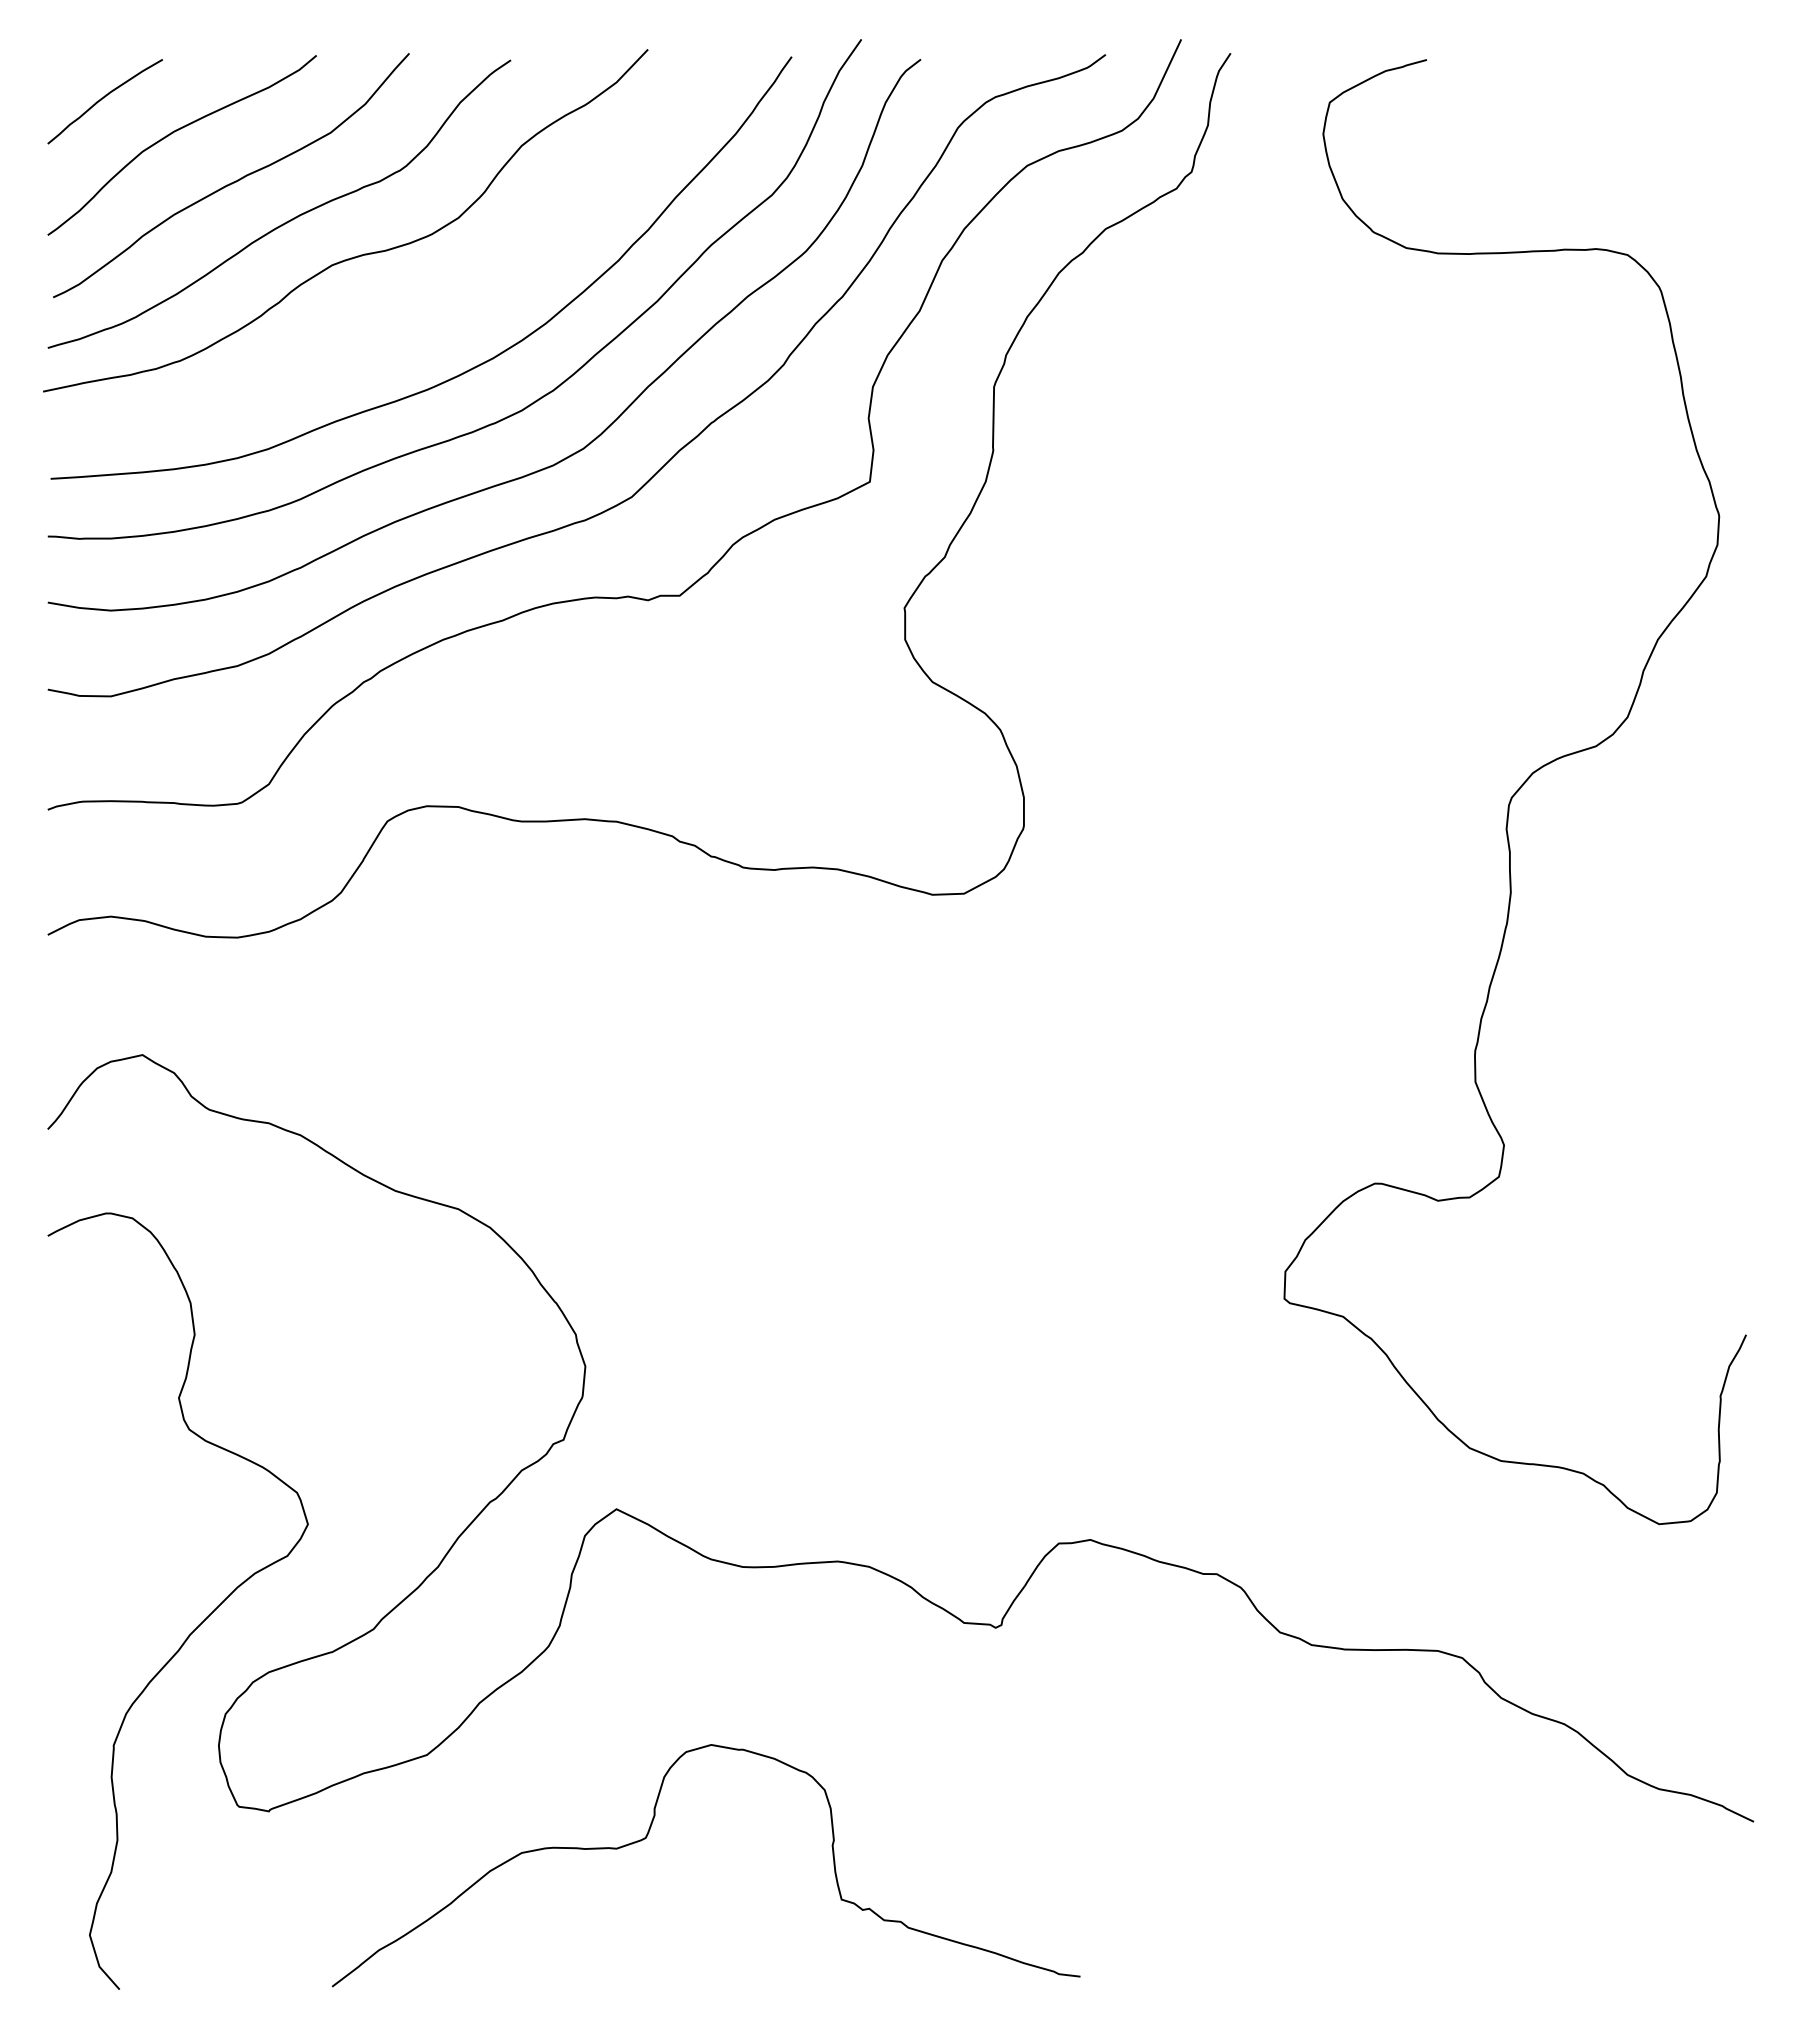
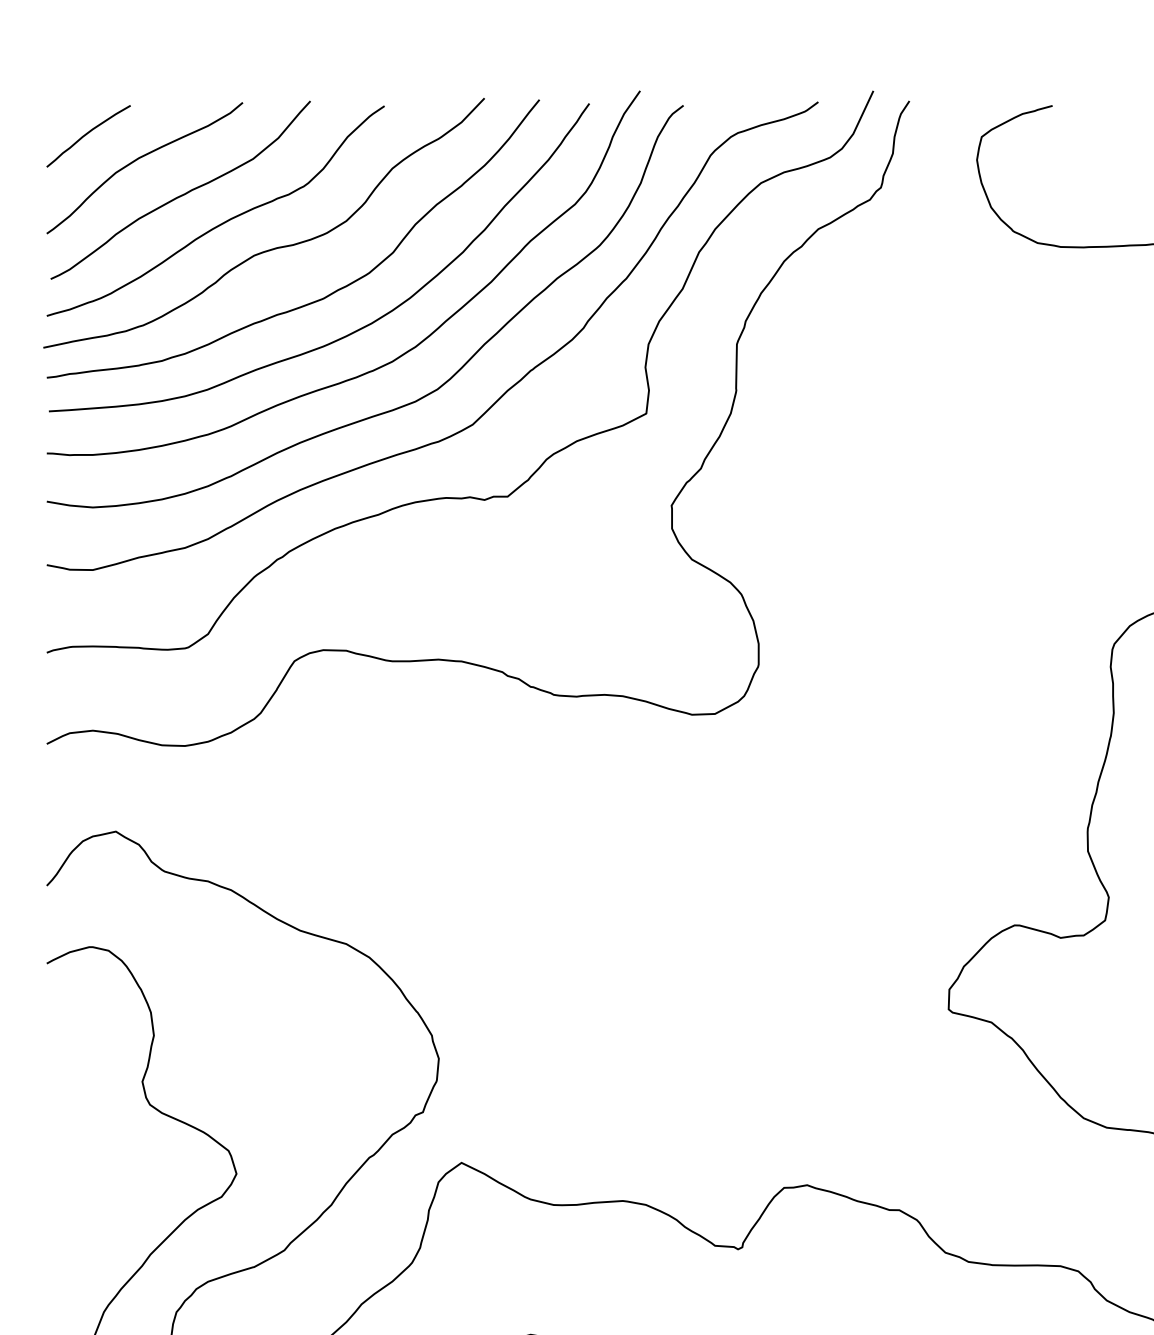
curve: (420, 325) -> (318, 299), added

